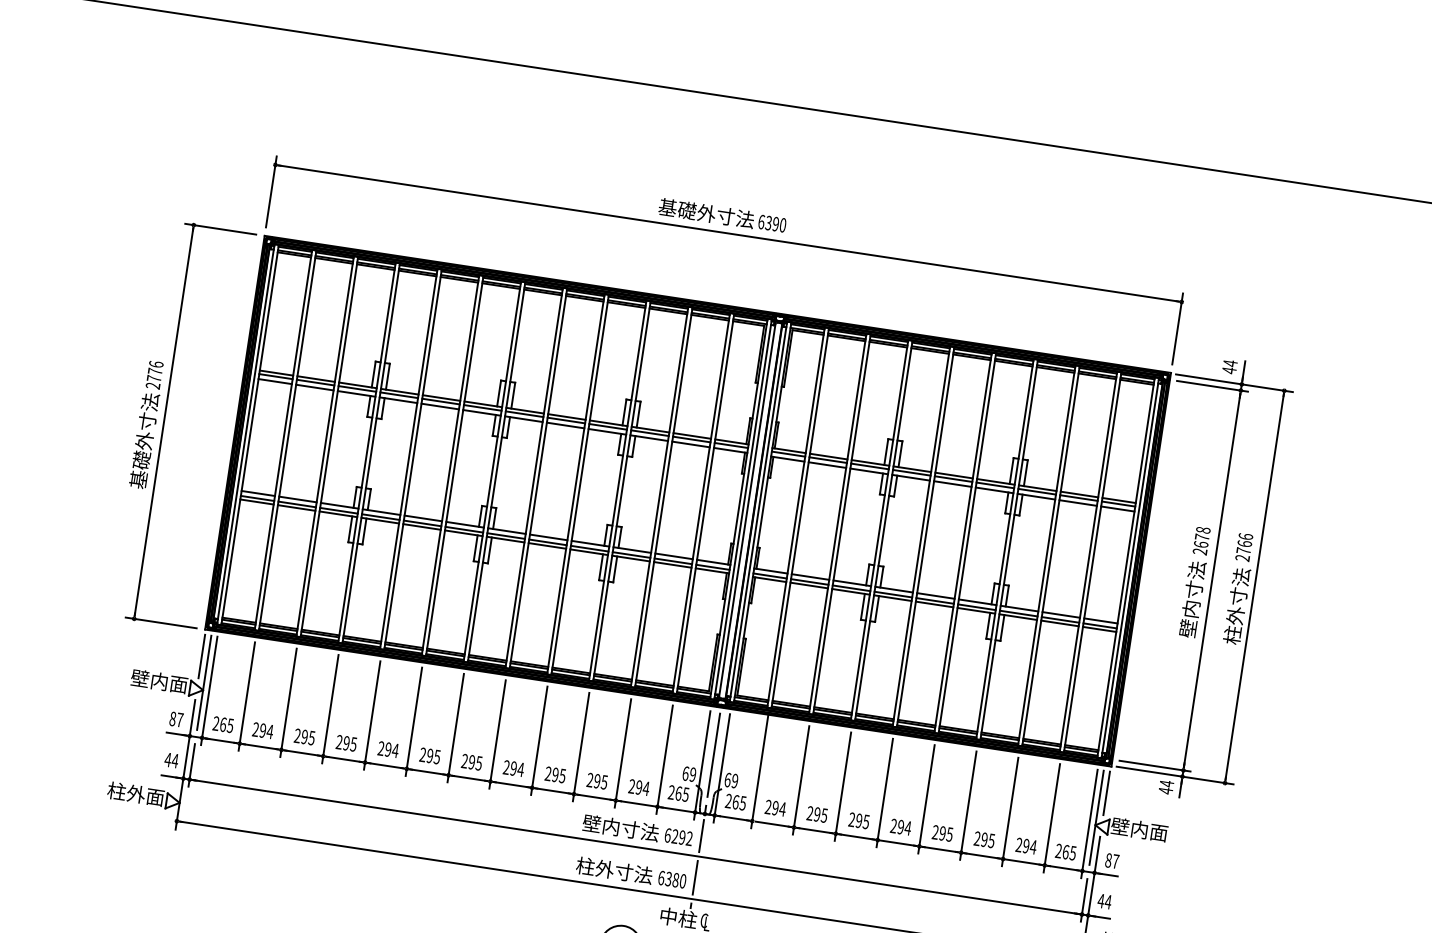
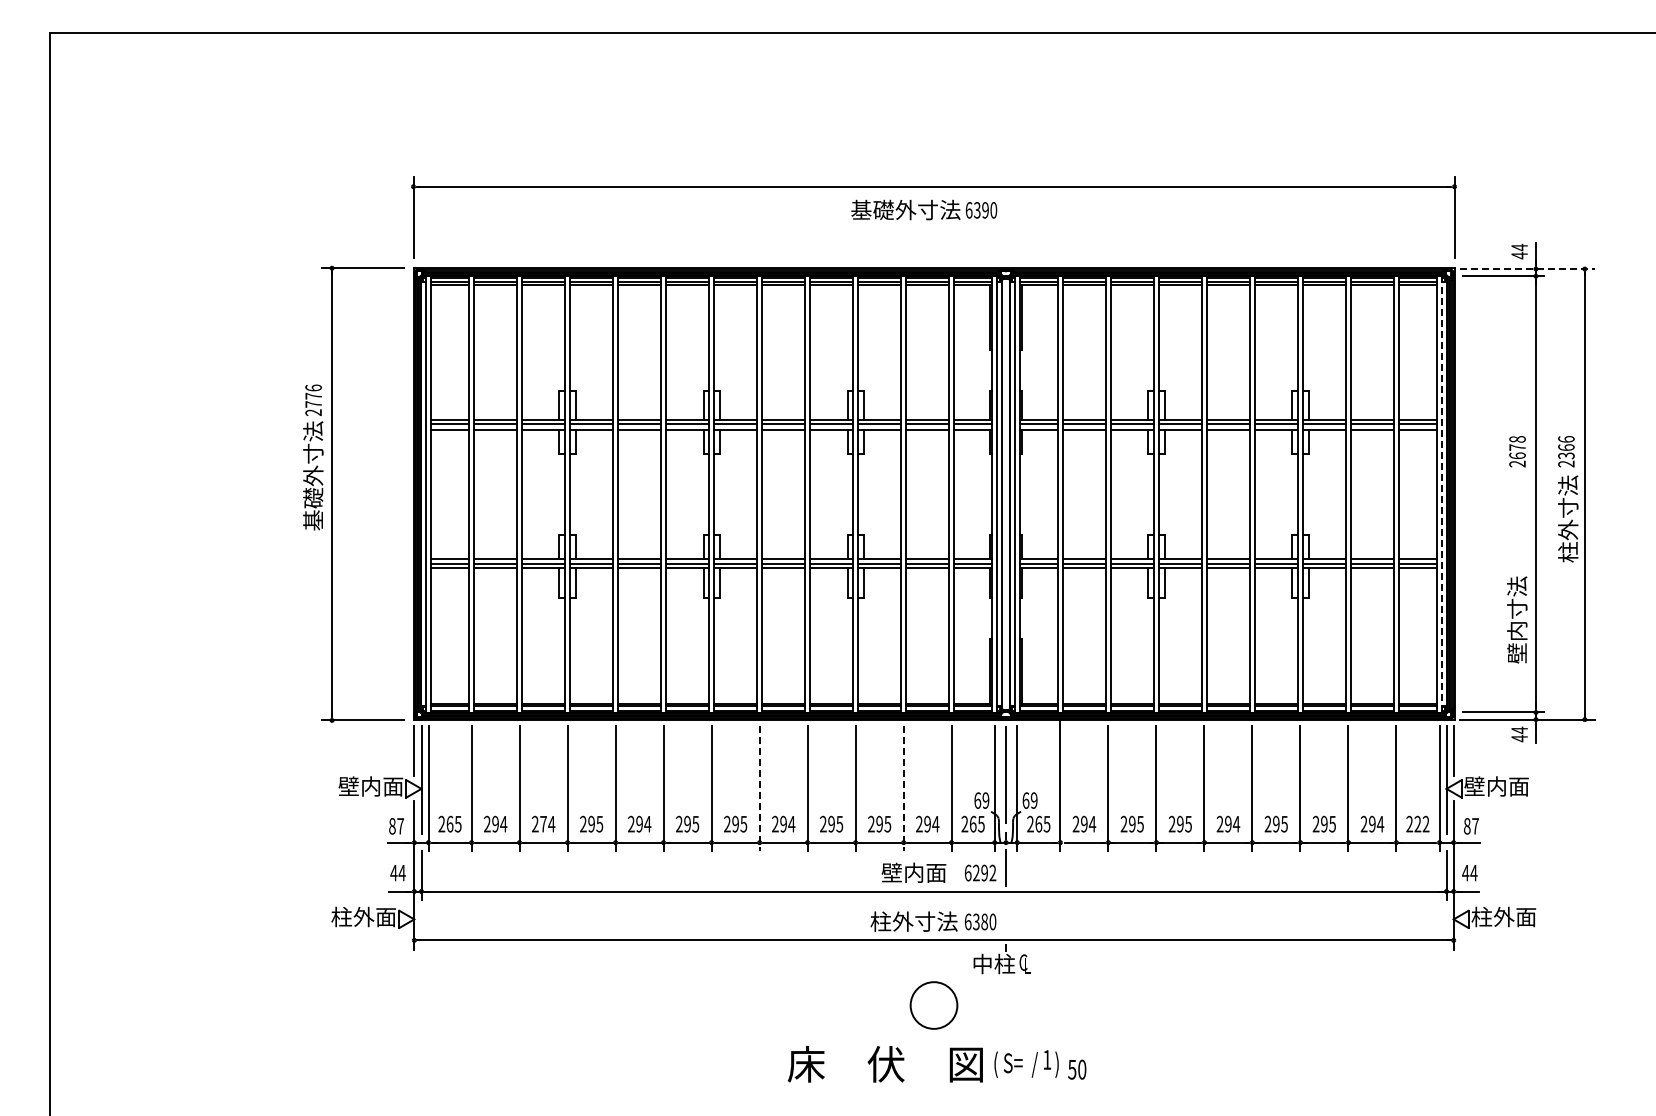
text: (722, 215) -> (924, 209), moved
line: (1235, 383) -> (1528, 269), solid -> dashed
text: (147, 424) -> (313, 457), moved
text: (1243, 550) -> (1566, 455), 2766 -> 2366
line: (1129, 568) -> (1441, 494), solid -> dashed
text: (1192, 599) -> (1517, 619), moved
line: (497, 735) -> (759, 789), solid -> dashed
text: (308, 736) -> (547, 823), 295 -> 274
line: (622, 754) -> (903, 789), solid -> dashed
text: (620, 827) -> (913, 872), 壁内寸法 -> 壁内面
text: (1069, 852) -> (1421, 823), 265 -> 222
line: (695, 877) -> (1006, 915), removed

